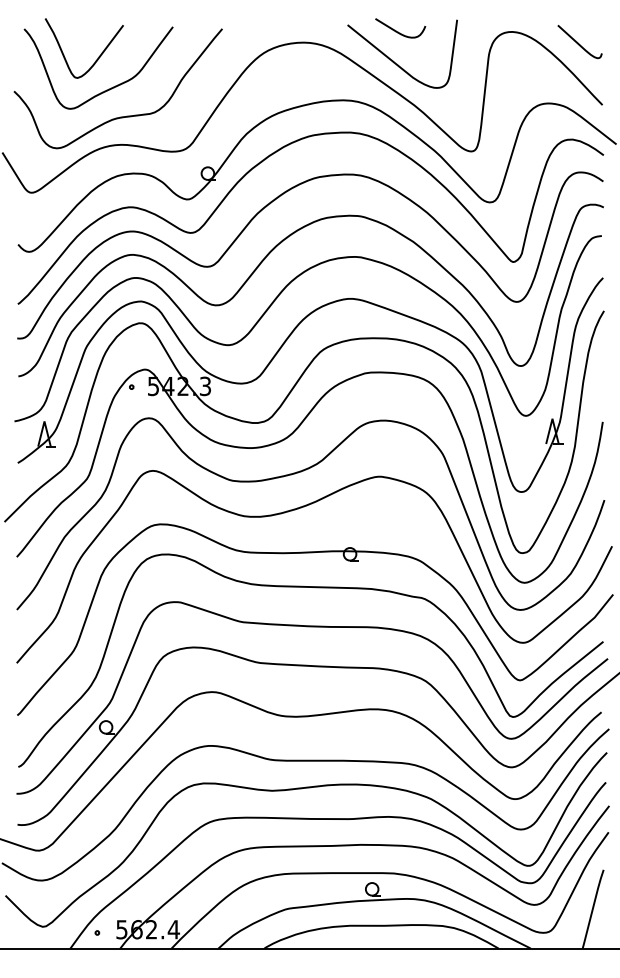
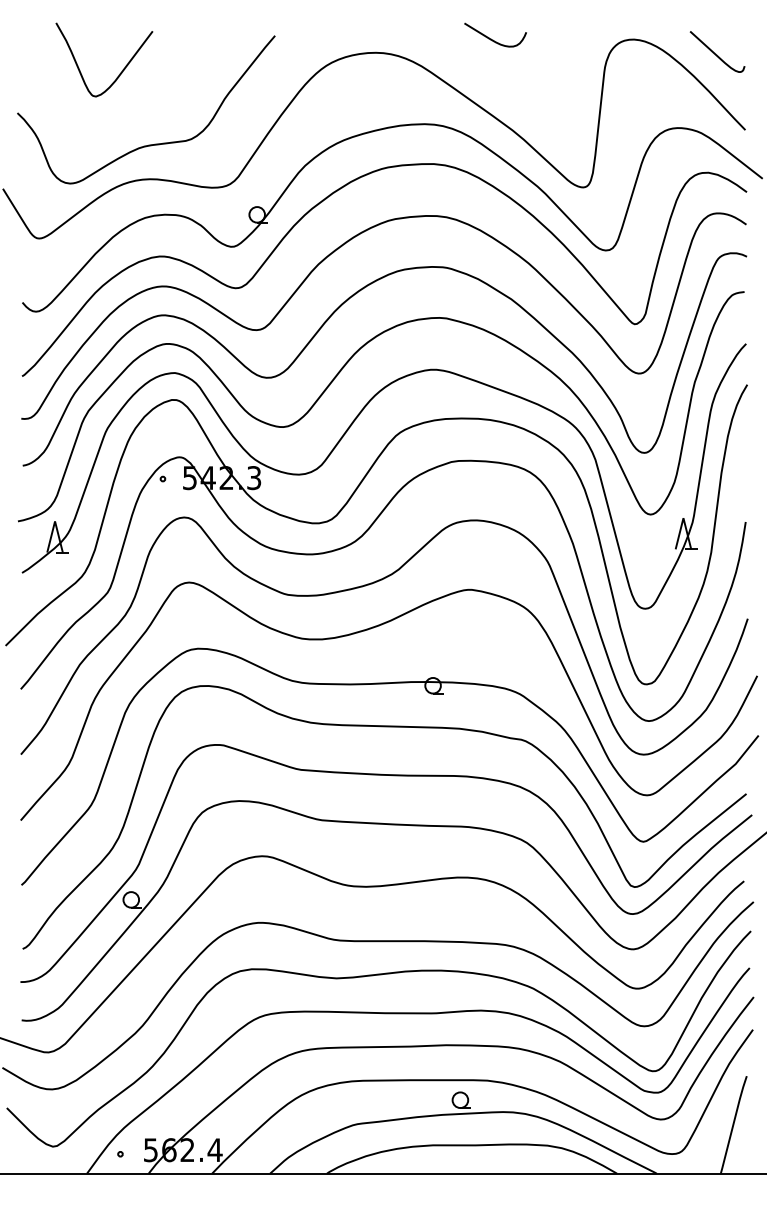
curve: (397, 63) -> (491, 78), removed
curve: (108, 88) -> (134, 109), removed

